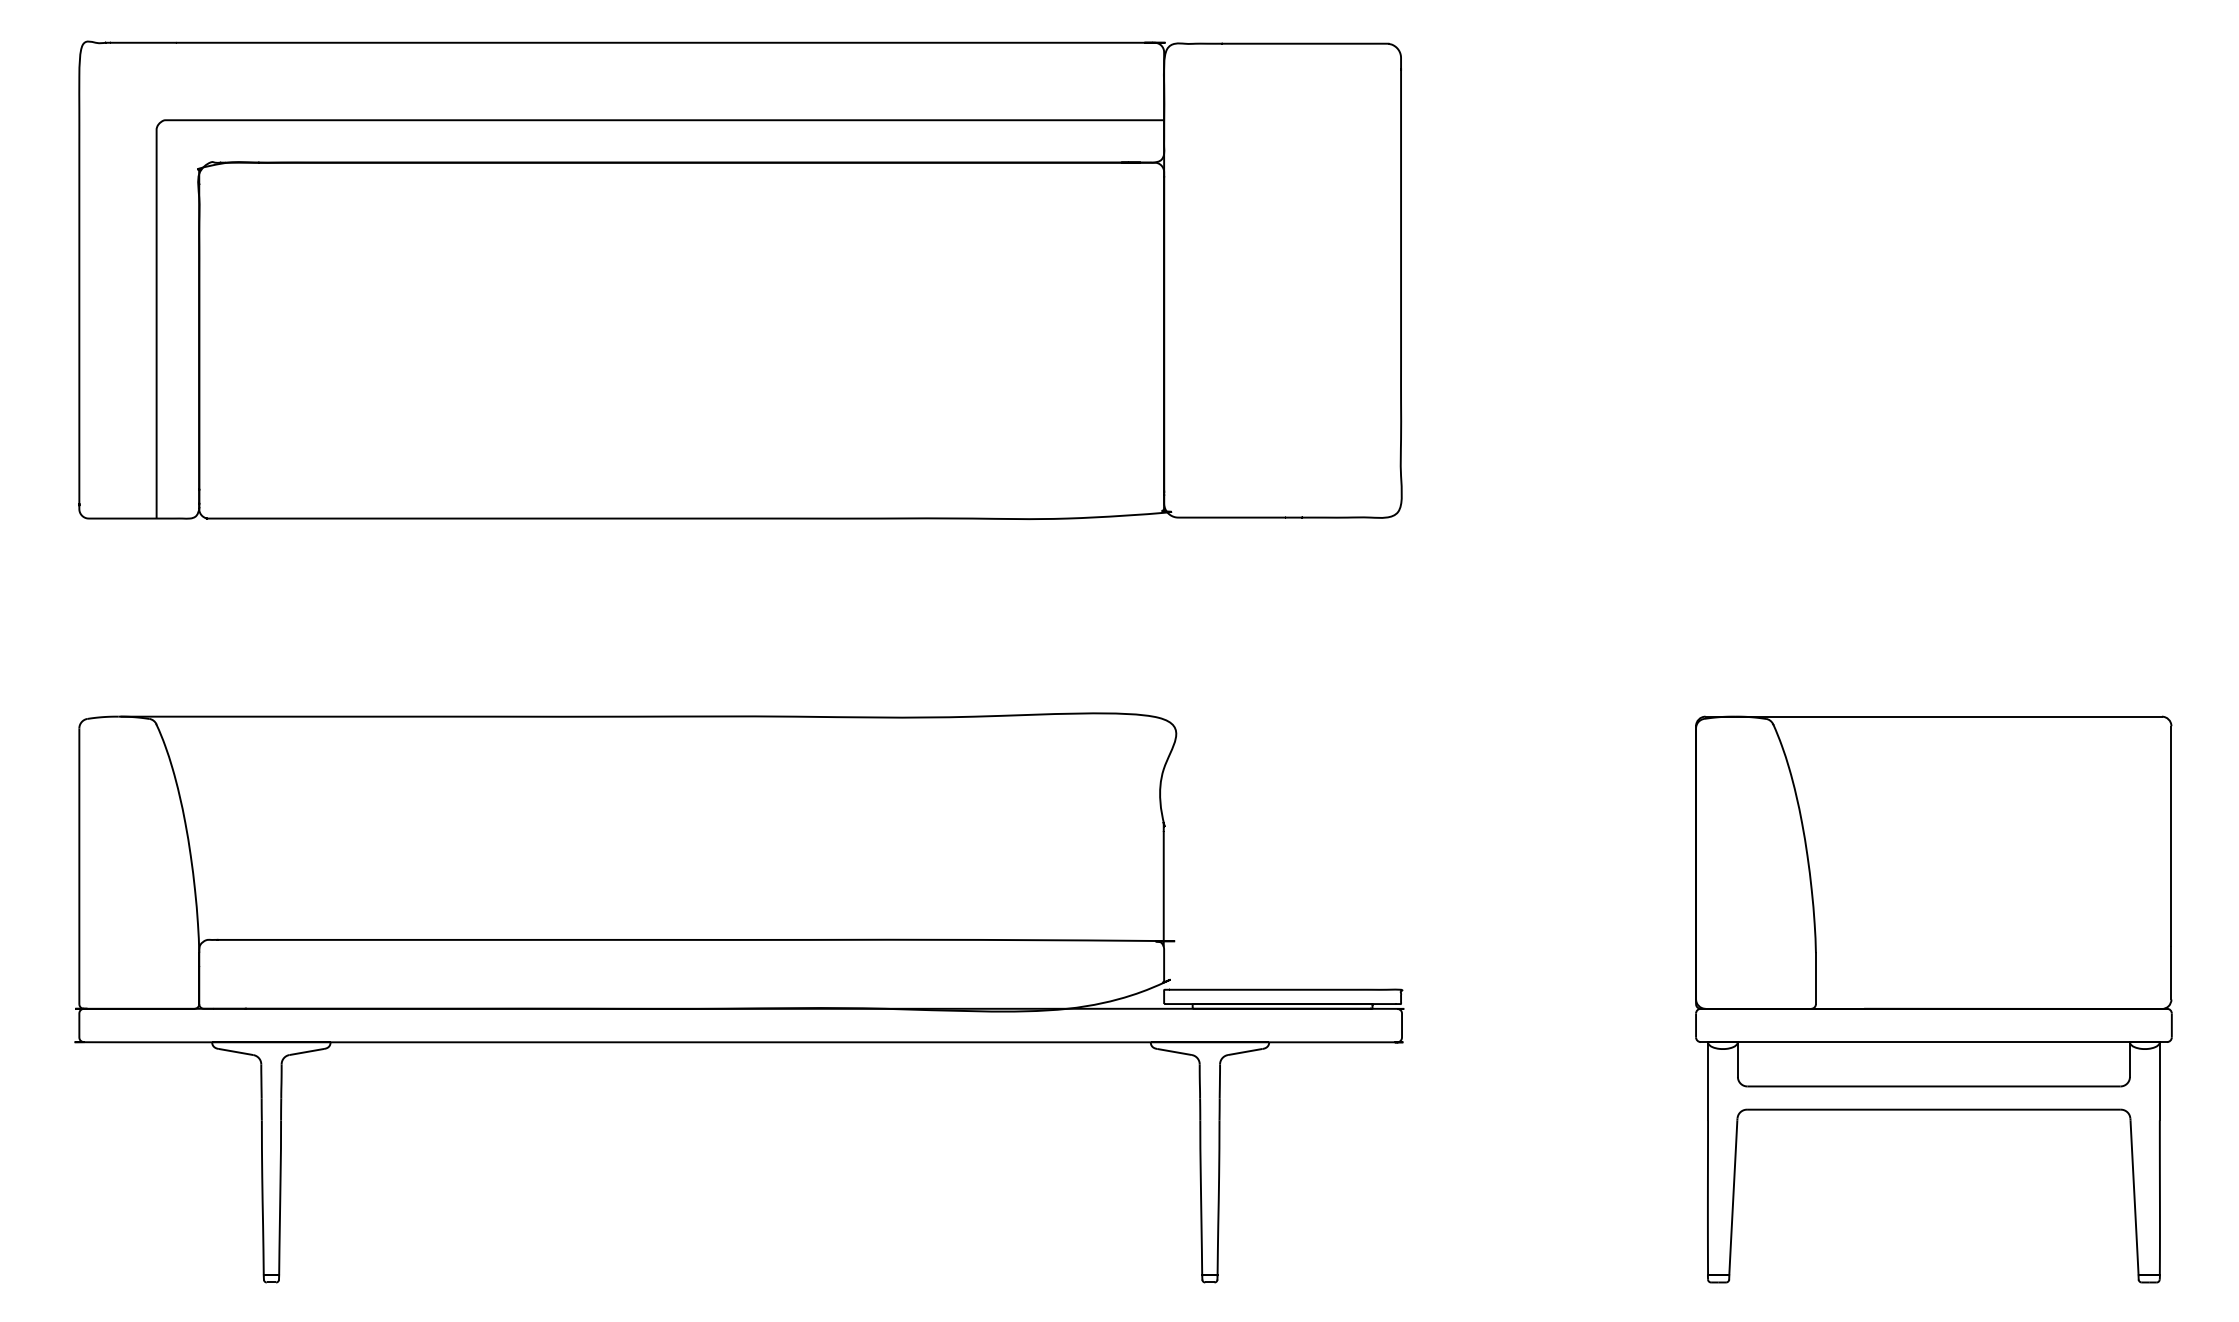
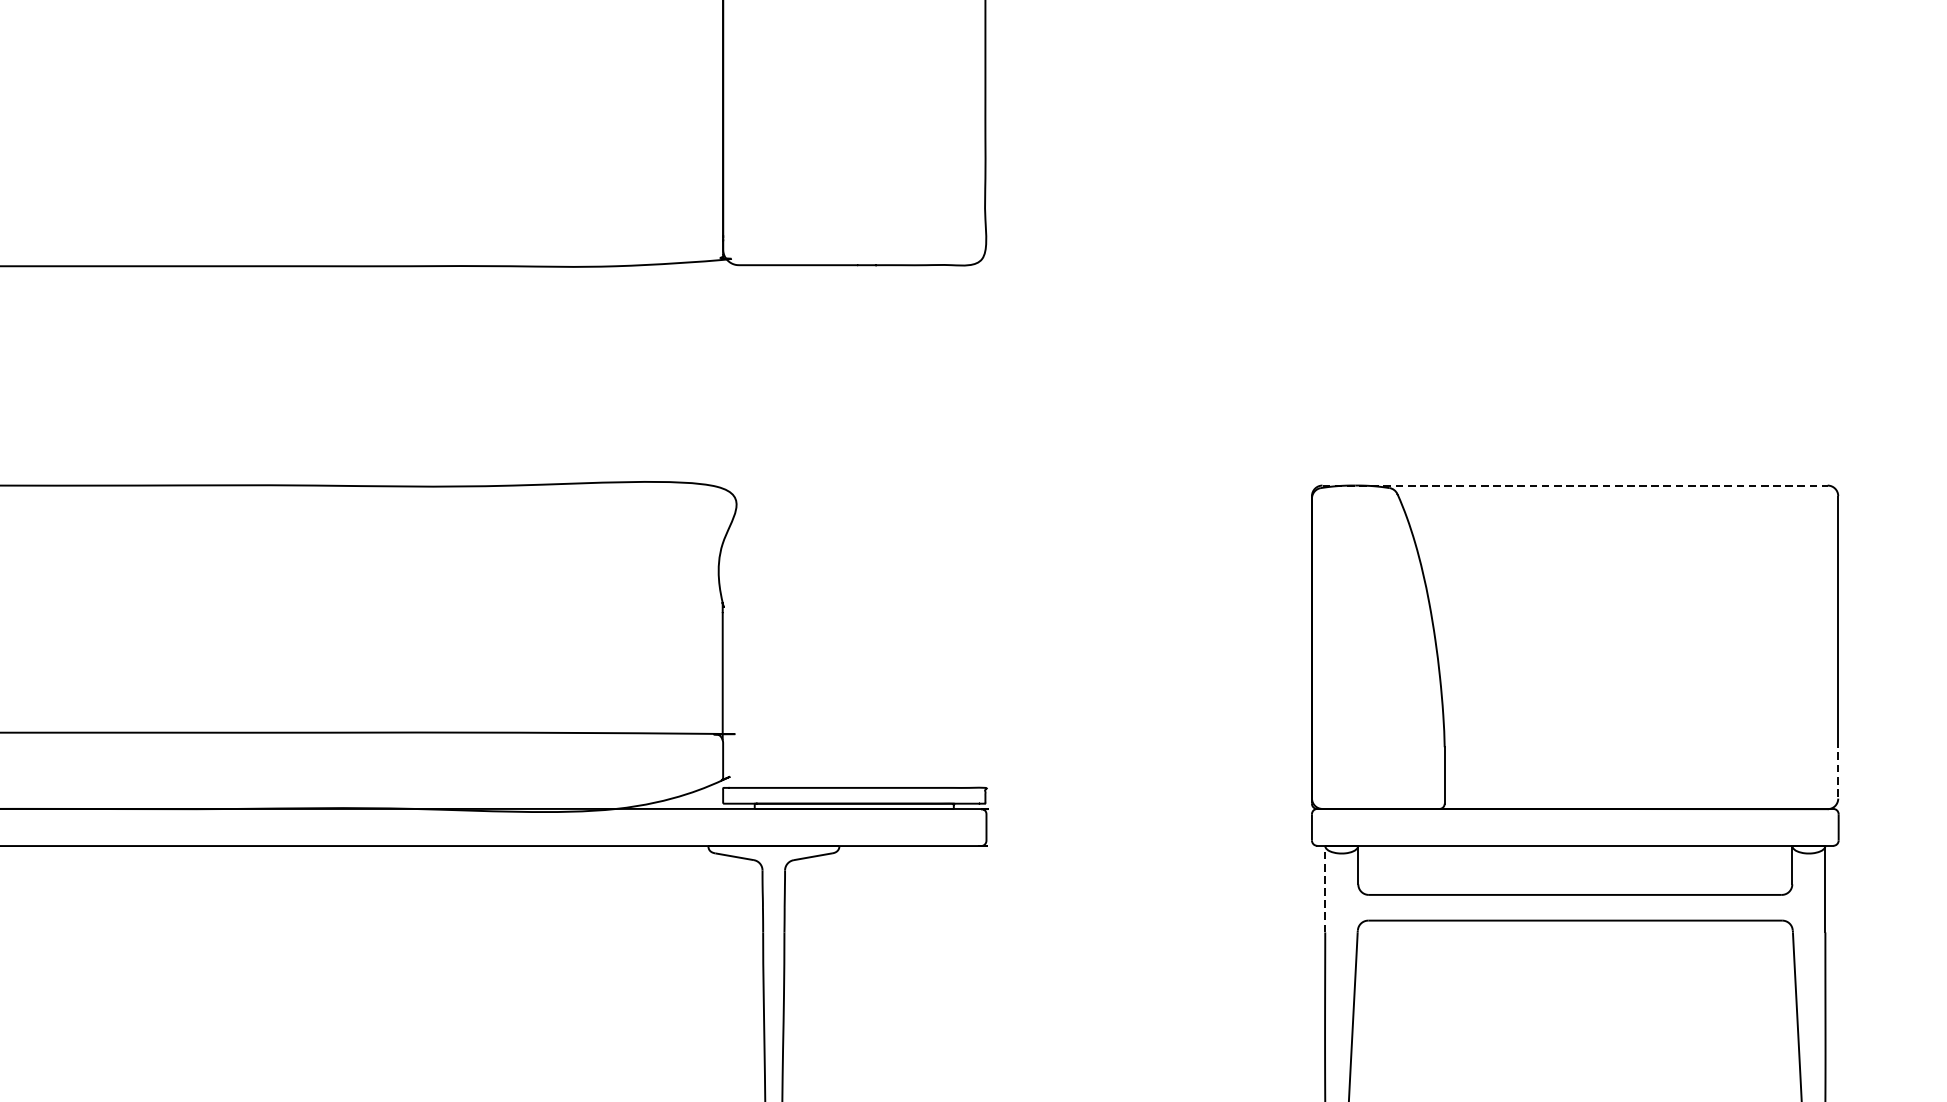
line: (1934, 716) -> (1575, 485), solid -> dashed
line: (2171, 973) -> (1838, 769), solid -> dashed
line: (1708, 1080) -> (1325, 888), solid -> dashed

